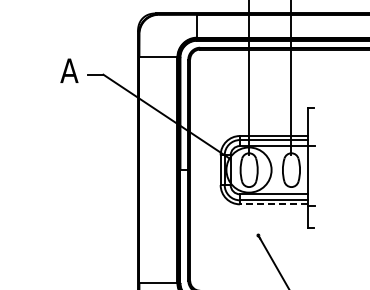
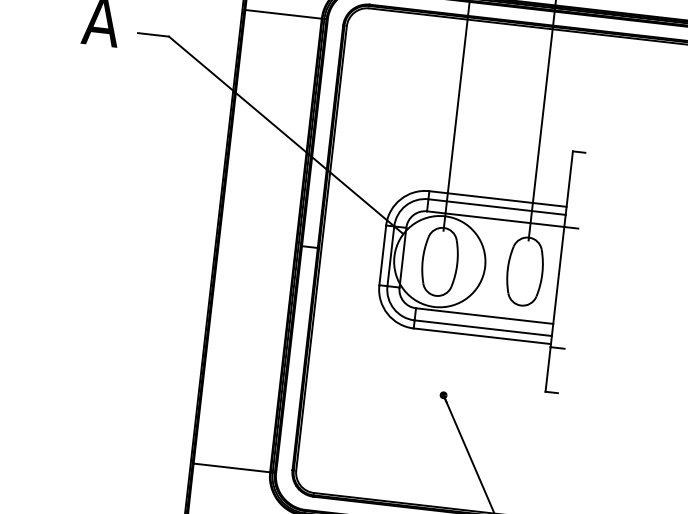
line: (273, 204) -> (481, 336), dashed -> solid

